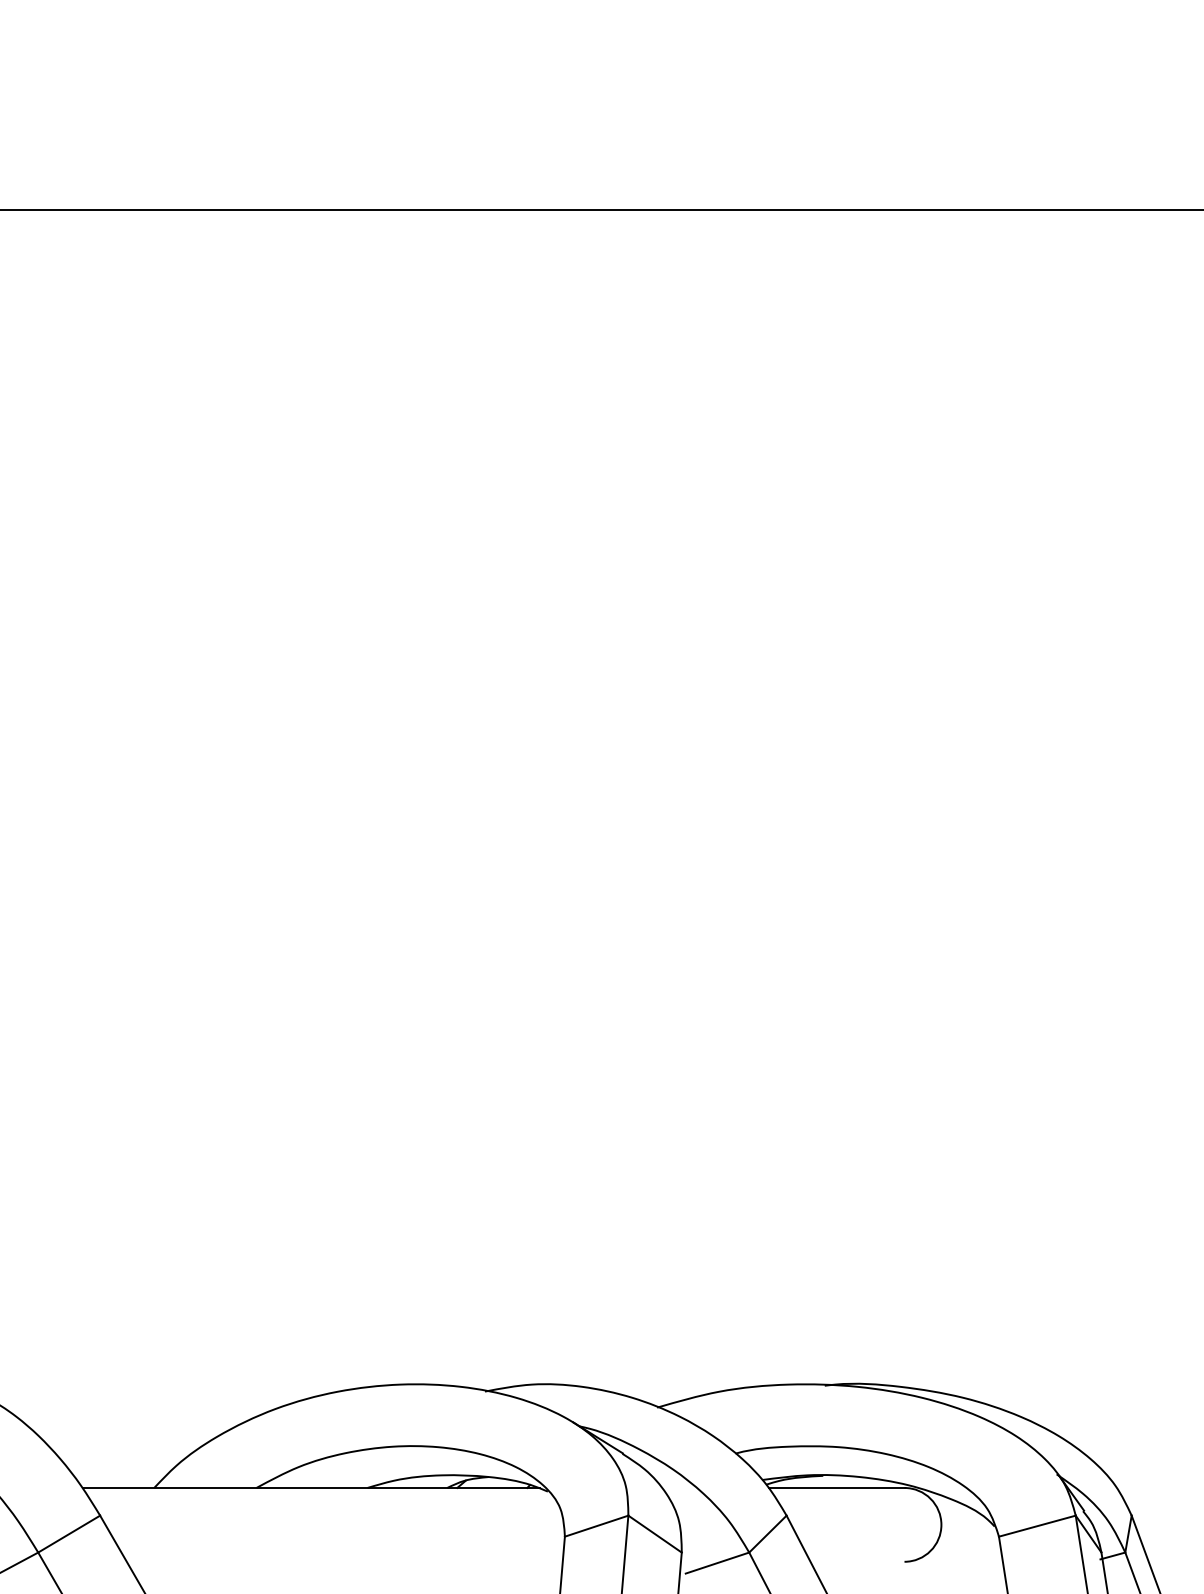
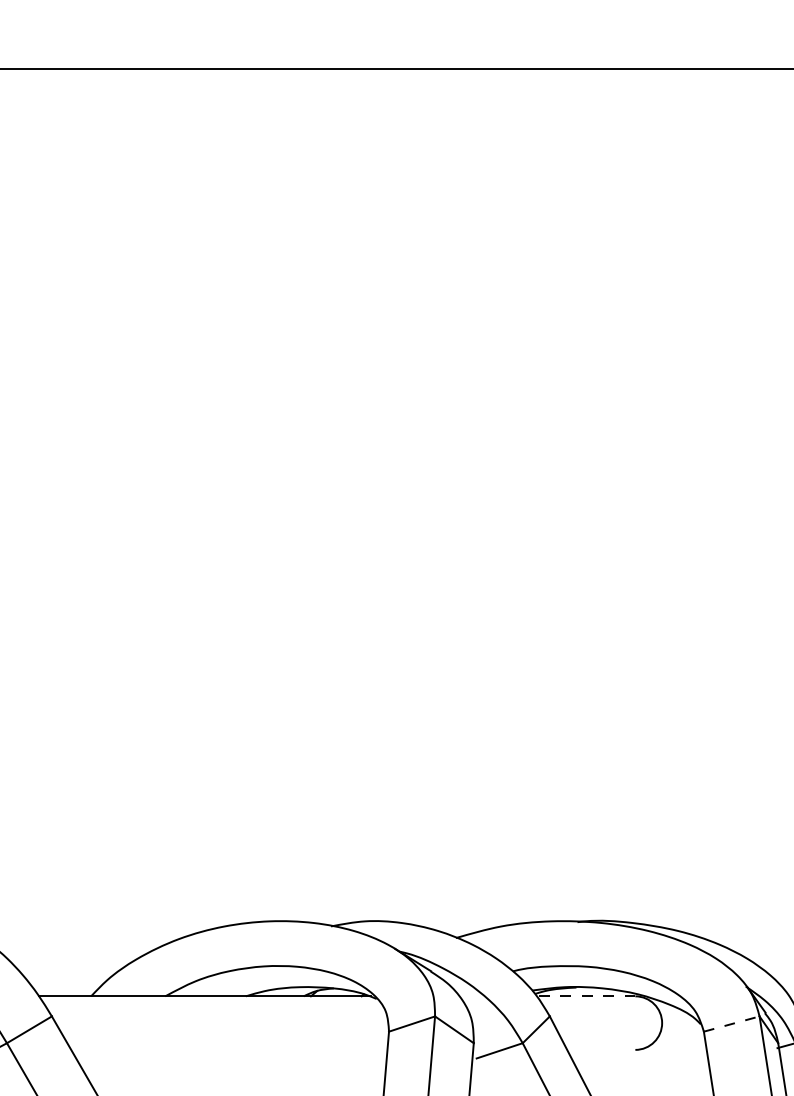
line: (836, 1487) -> (586, 996), solid -> dashed
line: (1037, 1526) -> (731, 1024), solid -> dashed

